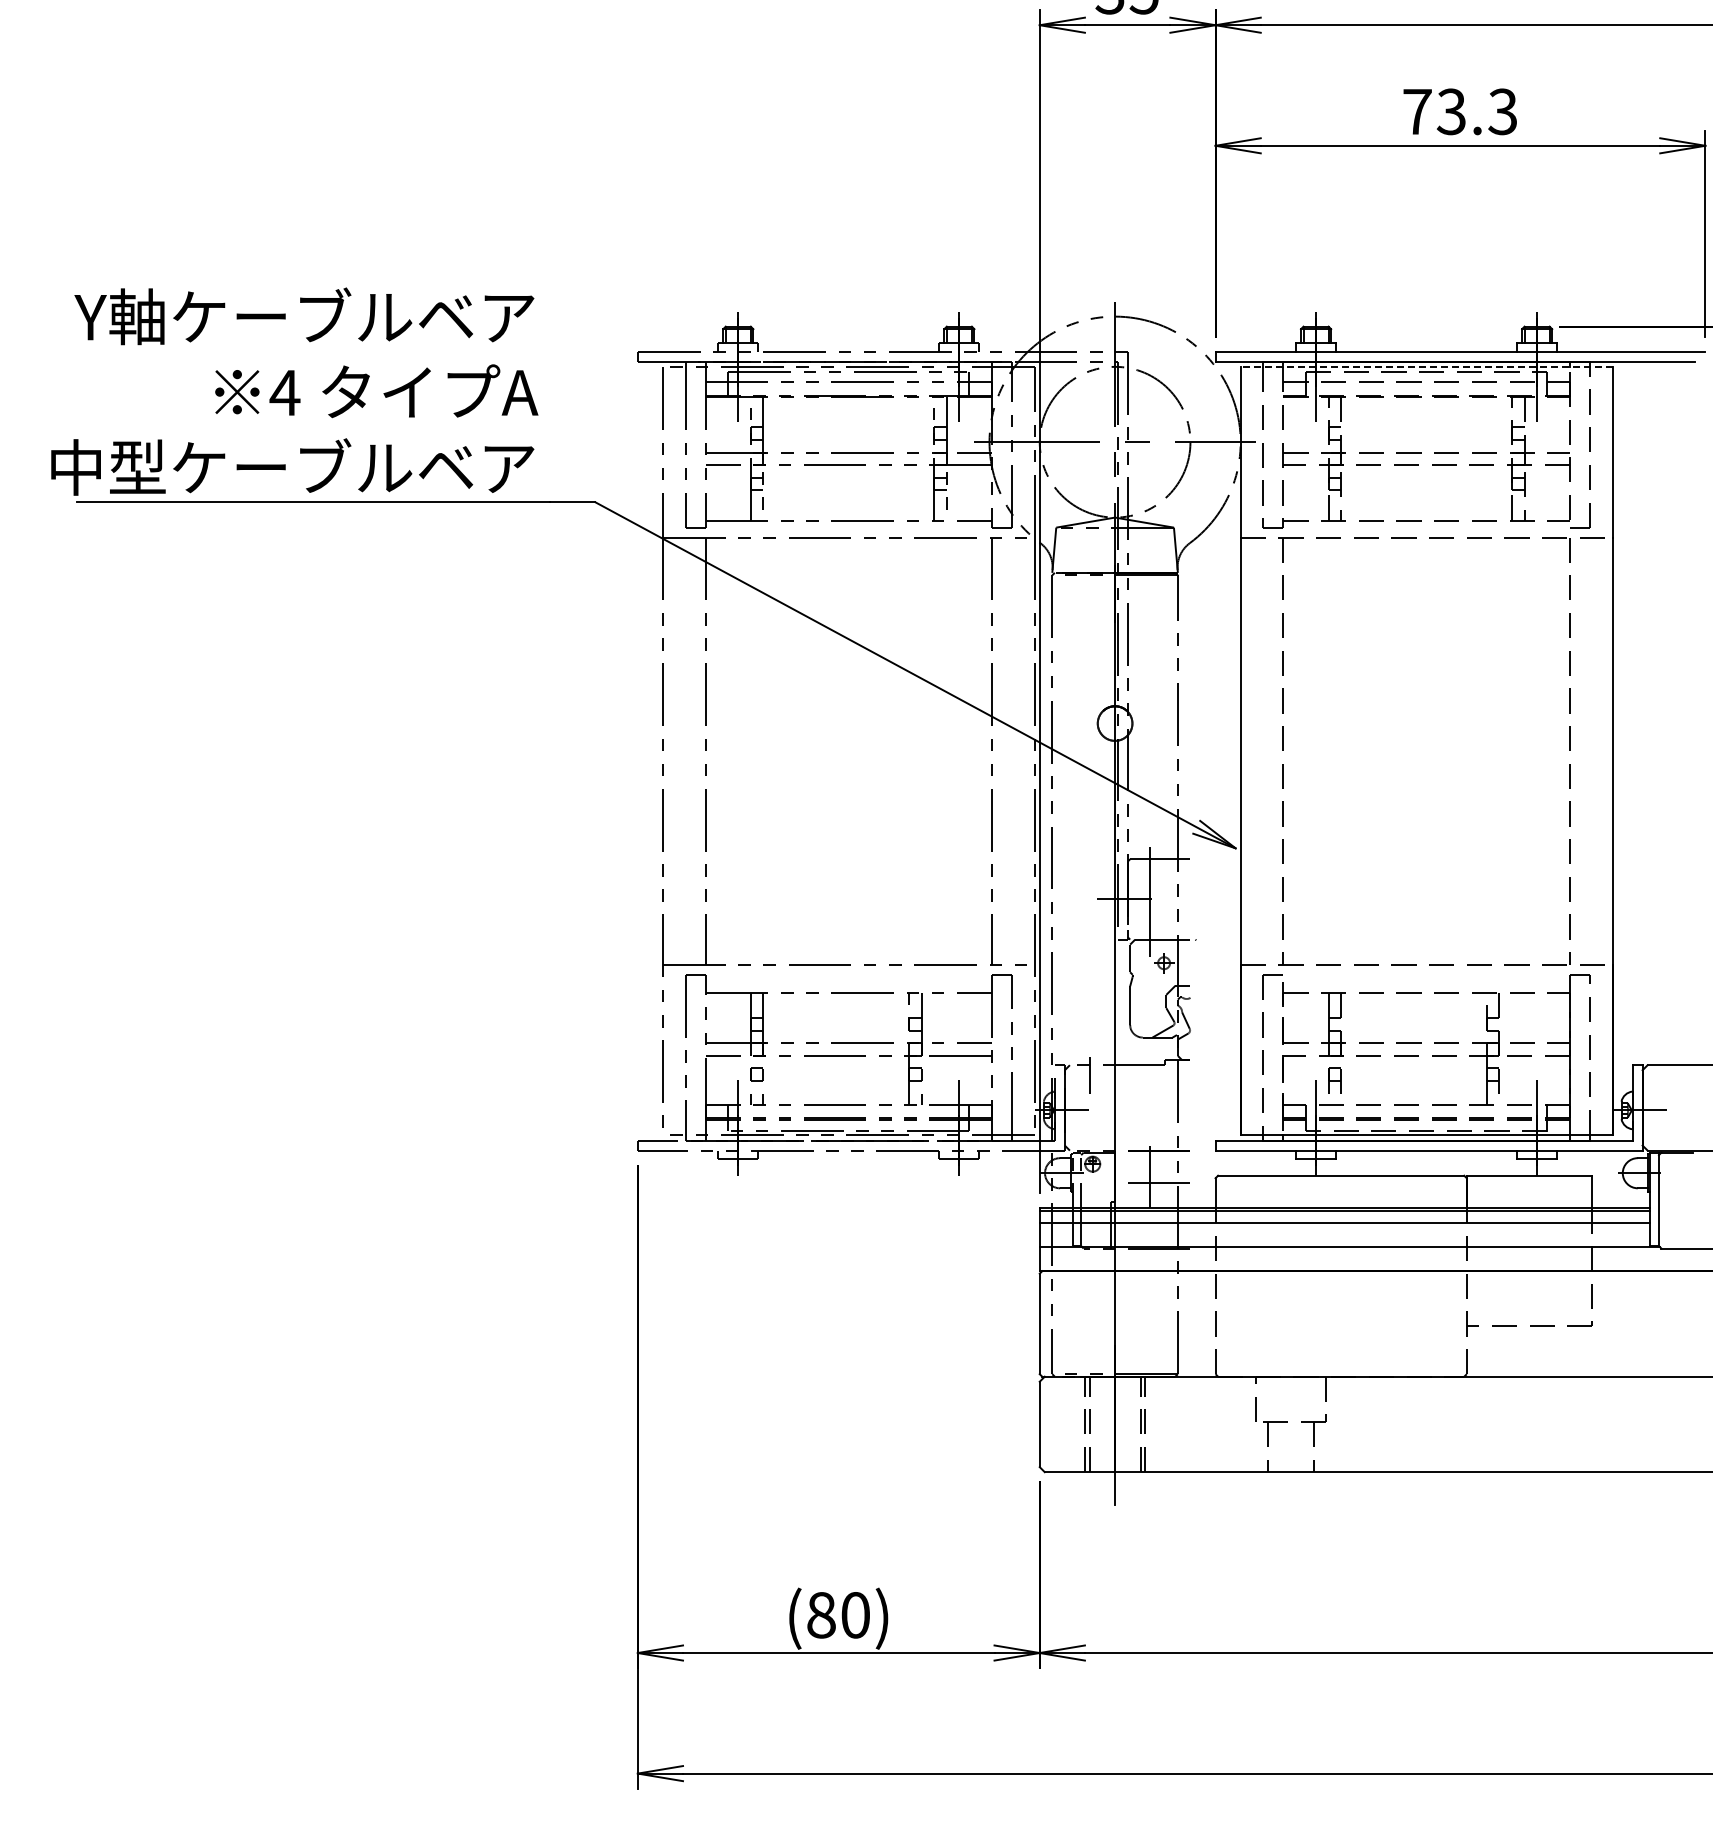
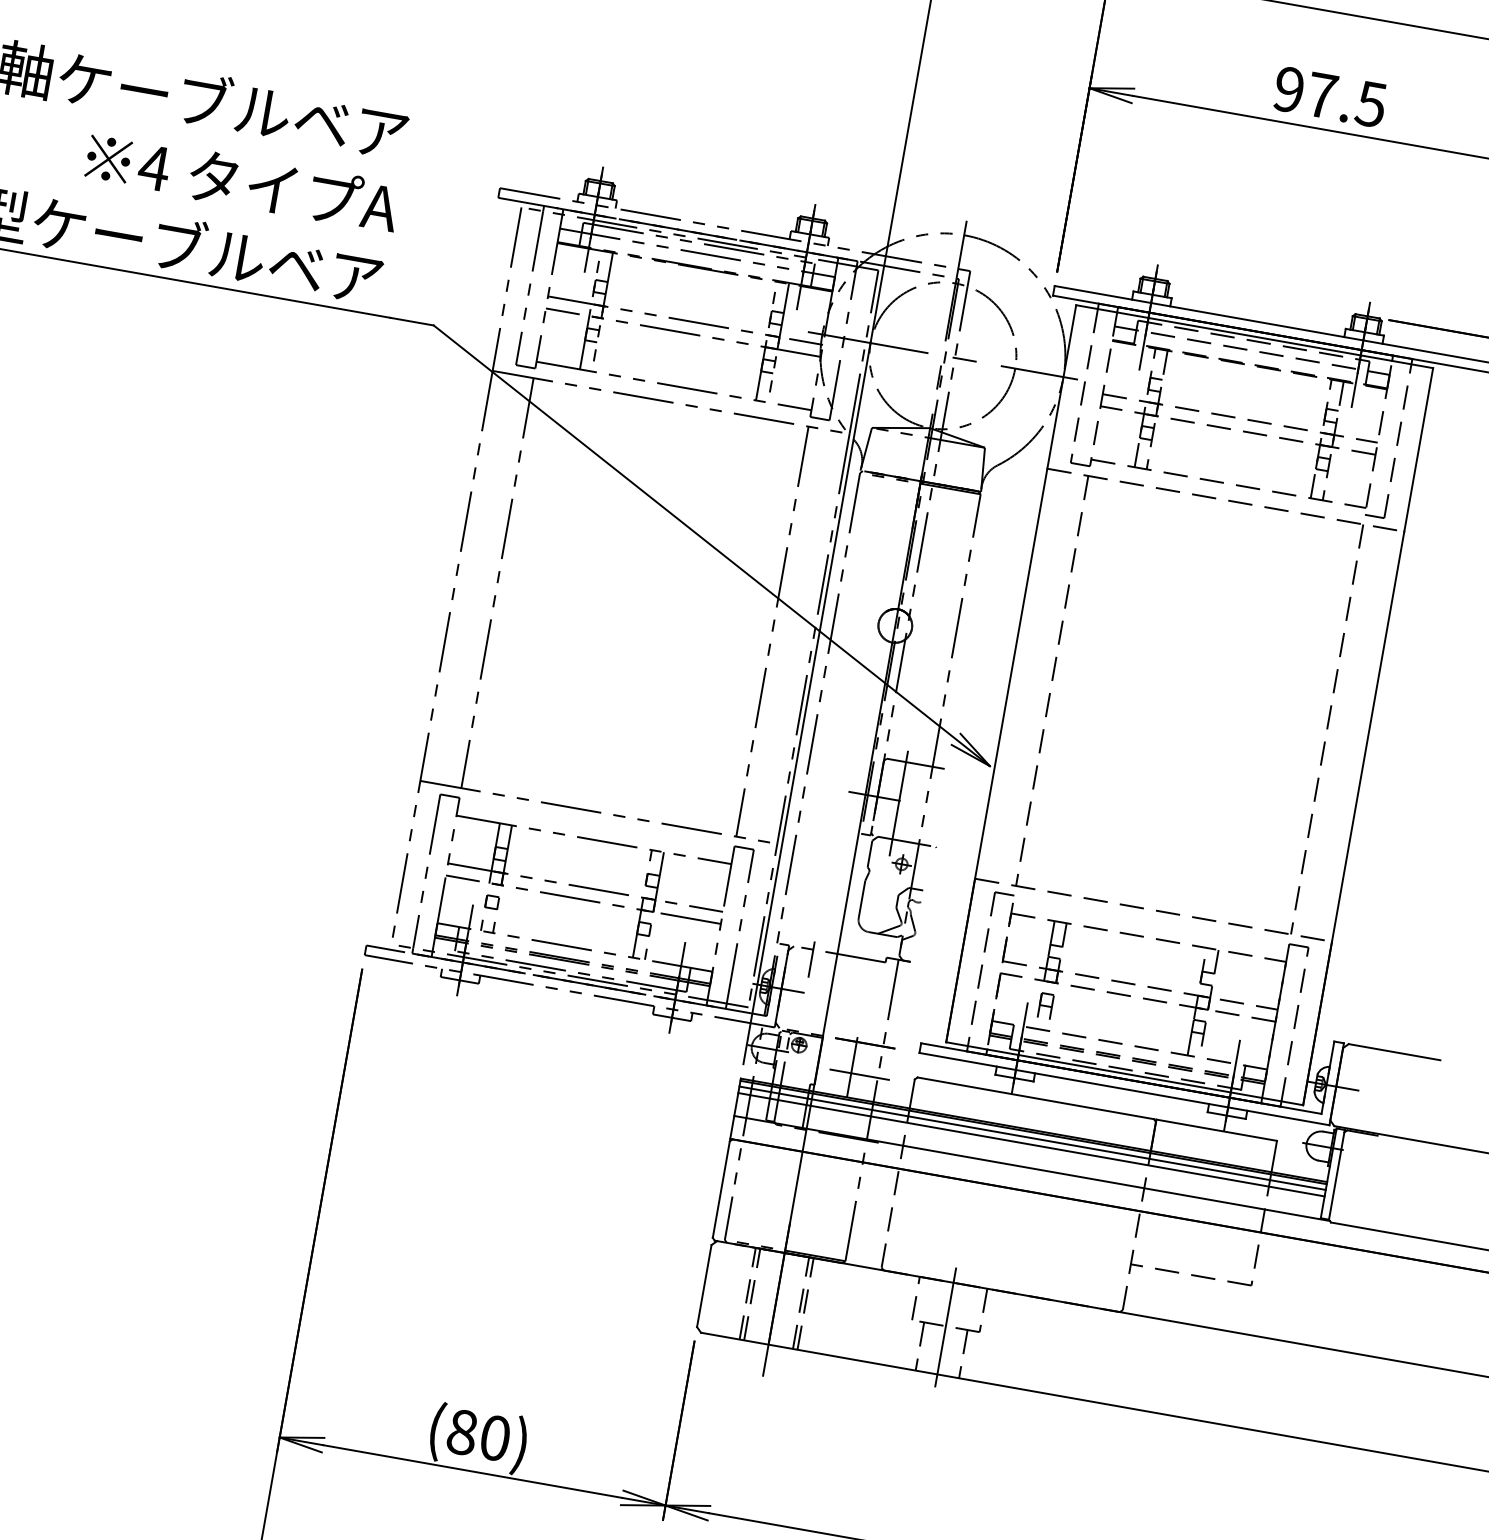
text: (1460, 111) -> (1330, 96), 73.3 -> 97.5
line: (1426, 367) -> (1254, 336), dashed -> solid
line: (1344, 1216) -> (1032, 1138), added
line: (1290, 1422) -> (945, 1326), added

